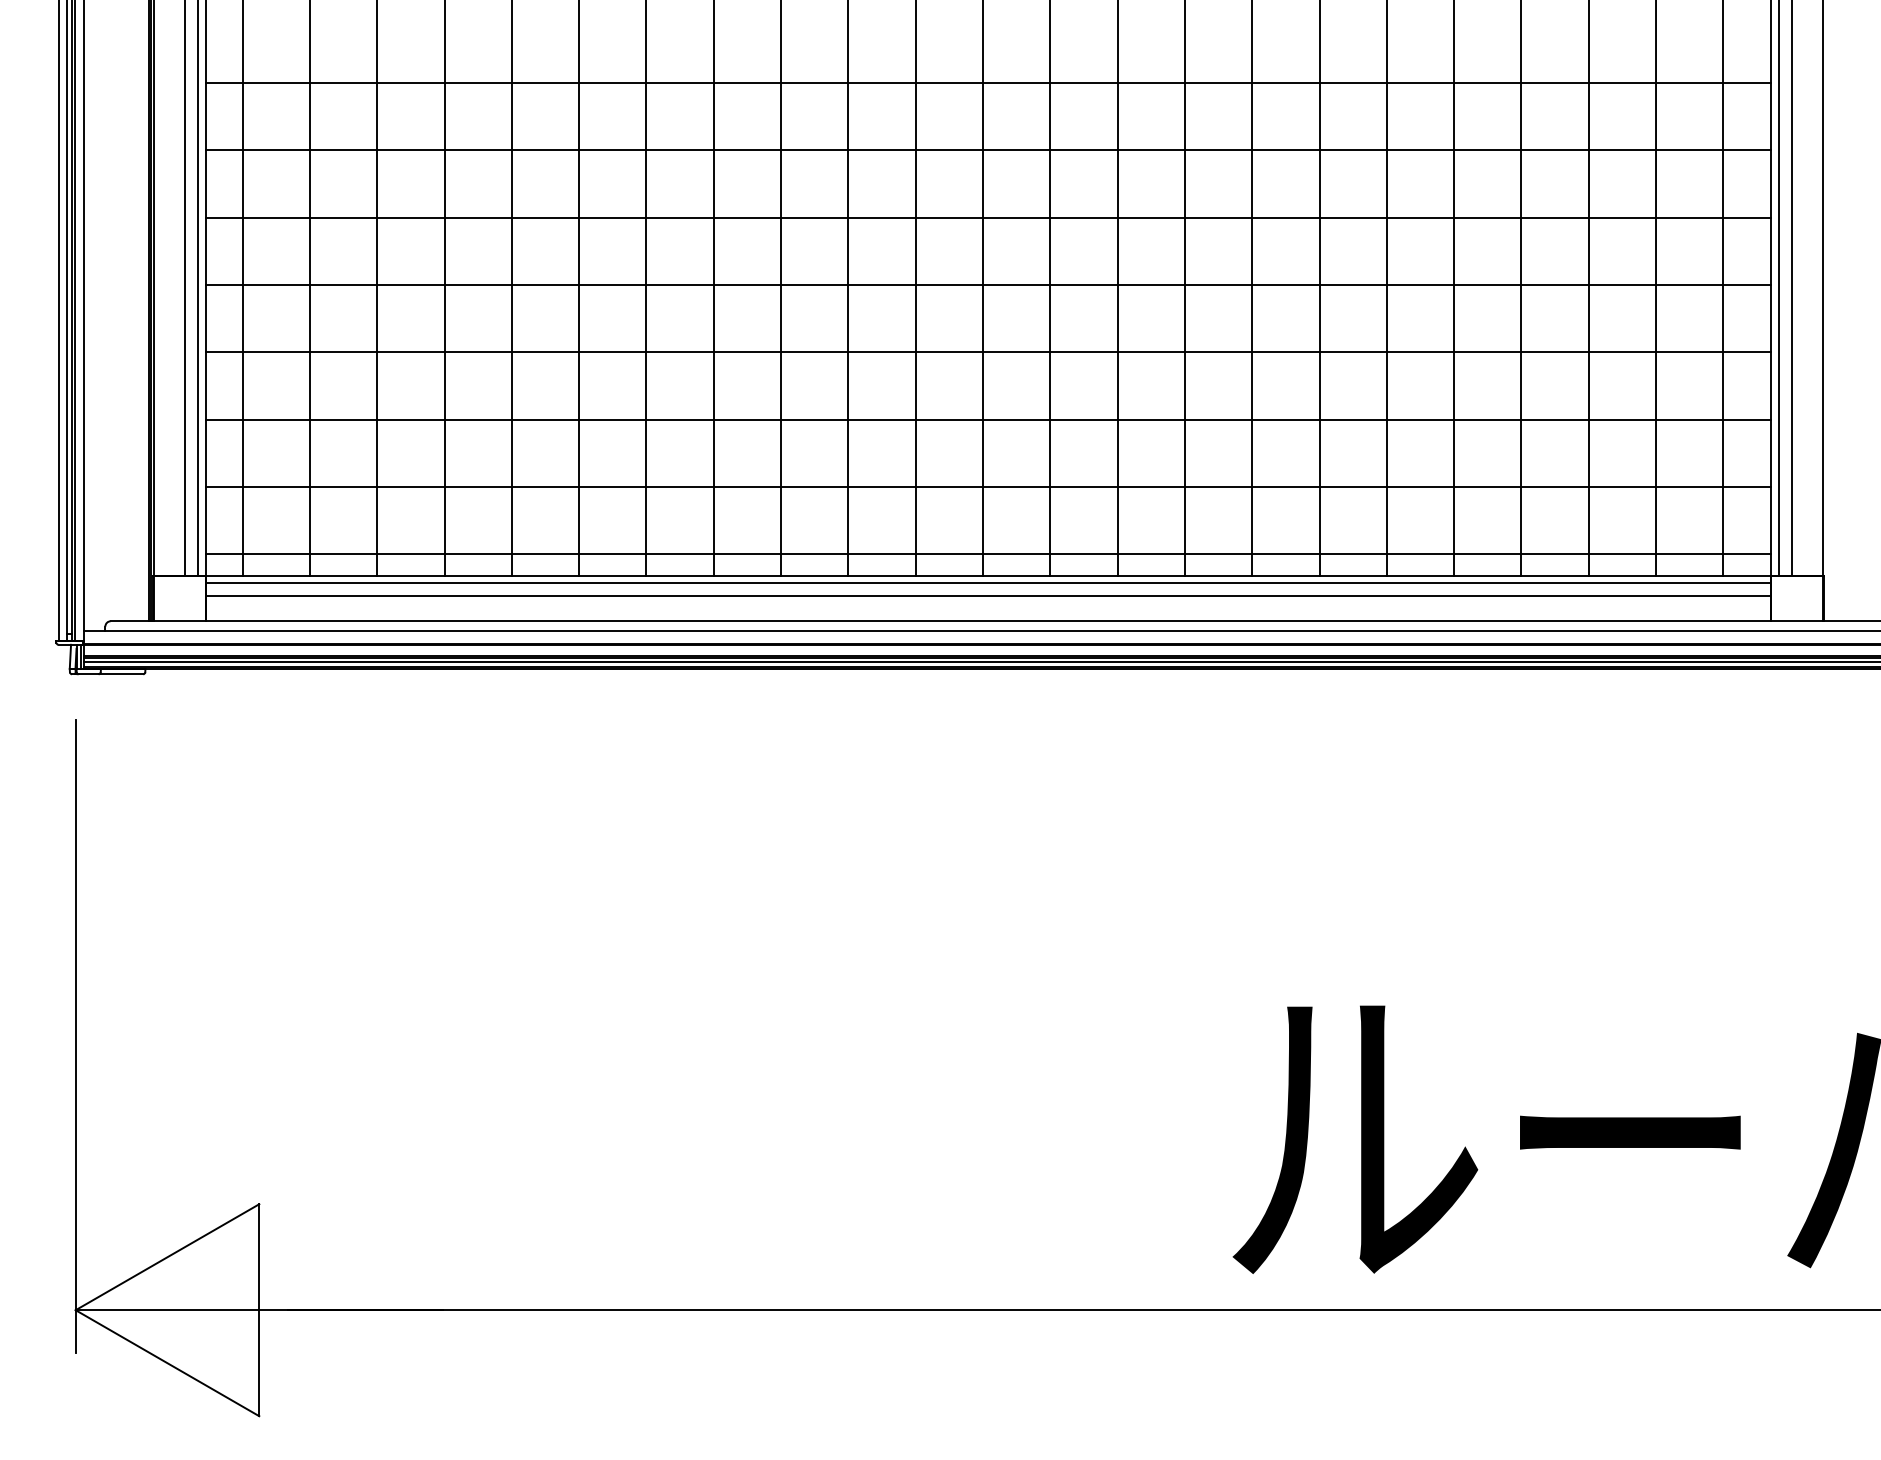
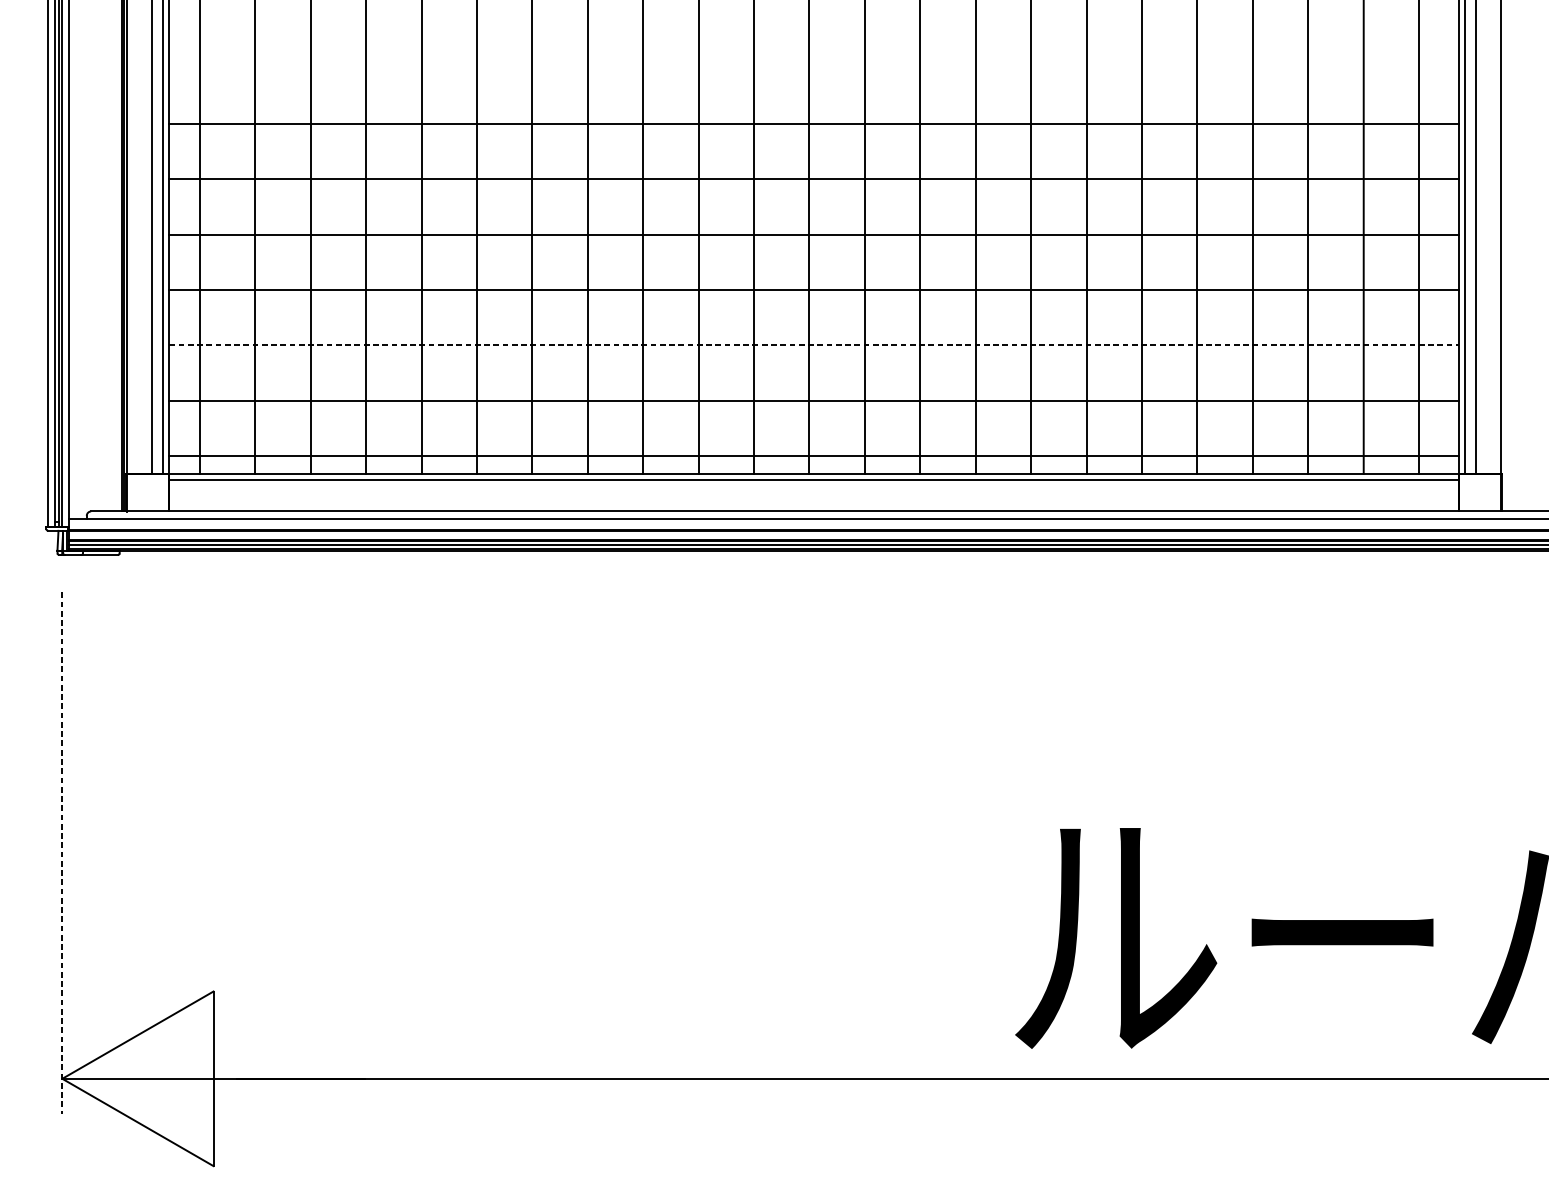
line: (988, 83) -> (814, 68), removed
line: (988, 419) -> (814, 345), solid -> dashed
line: (988, 596) -> (814, 491), removed
line: (75, 1036) -> (62, 853), solid -> dashed

